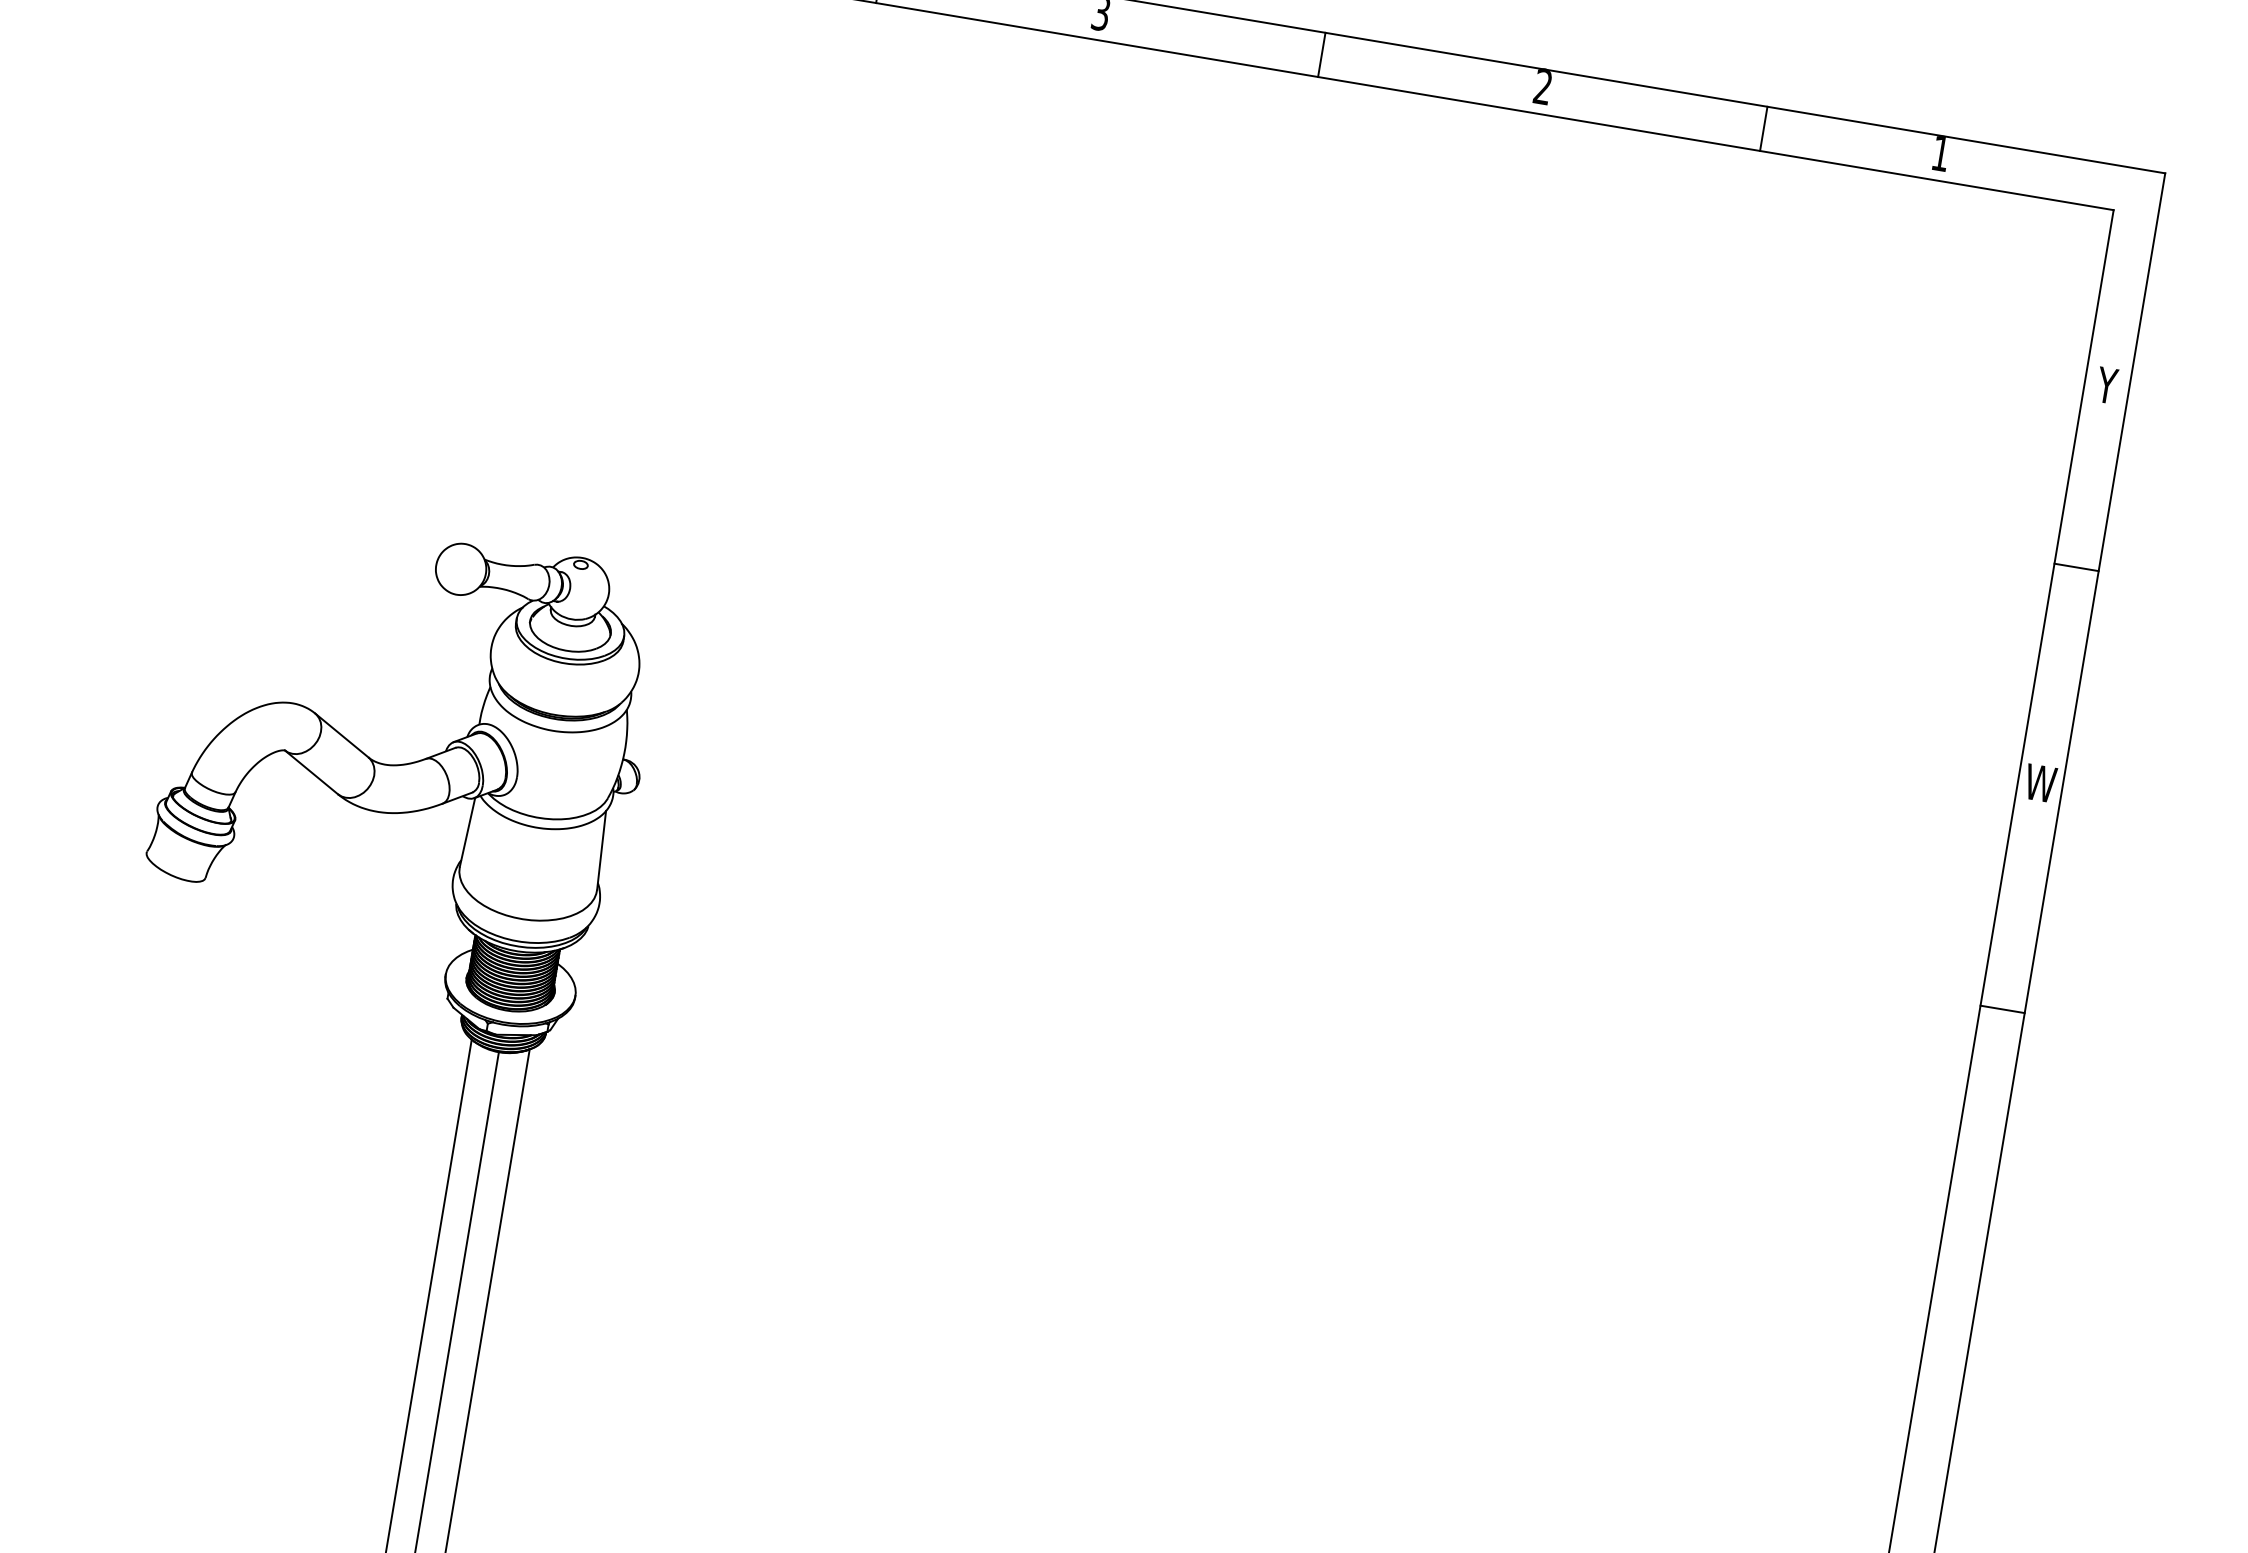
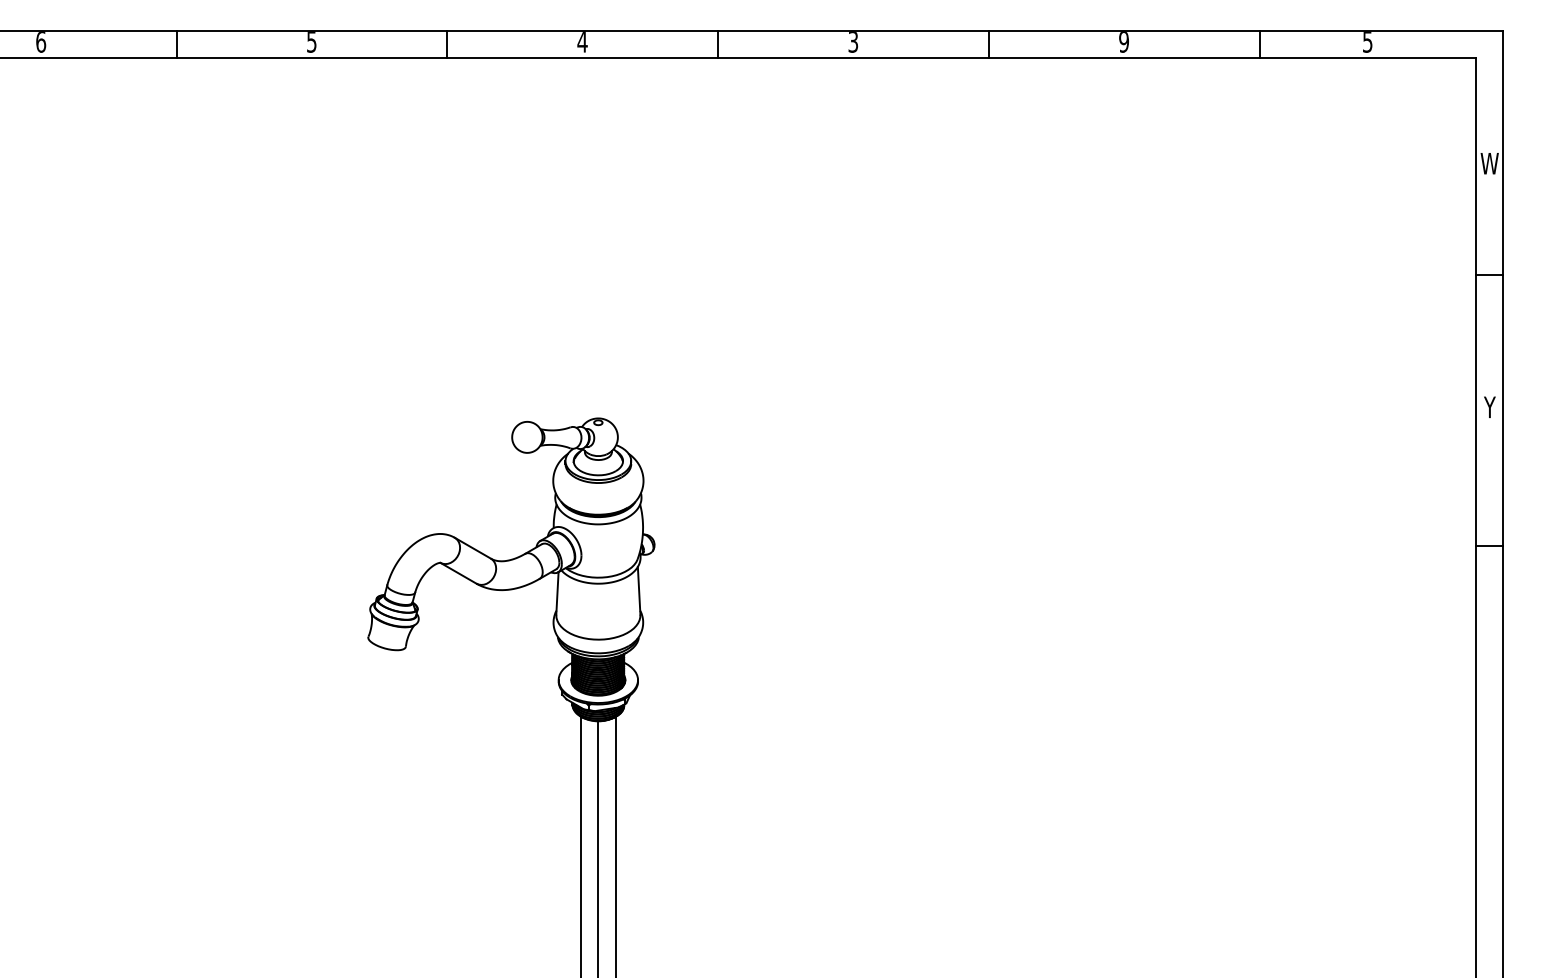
text: (1542, 87) -> (1123, 42), 2 -> 9
text: (1940, 154) -> (1367, 42), 1 -> 5
text: (2106, 385) -> (1489, 163), Y -> W
text: (2039, 783) -> (1489, 407), W -> Y

